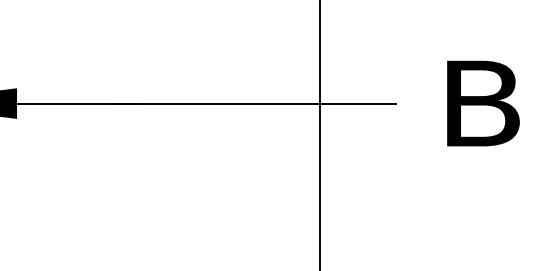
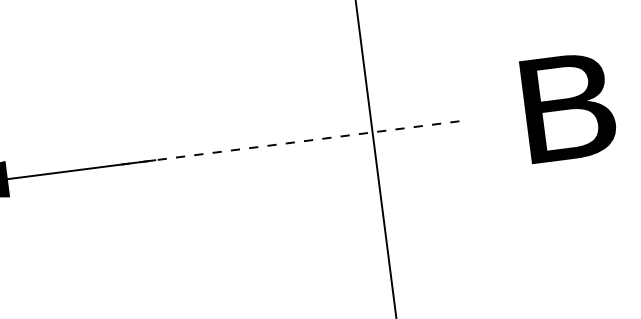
line: (254, 103) -> (293, 142), solid -> dashed

